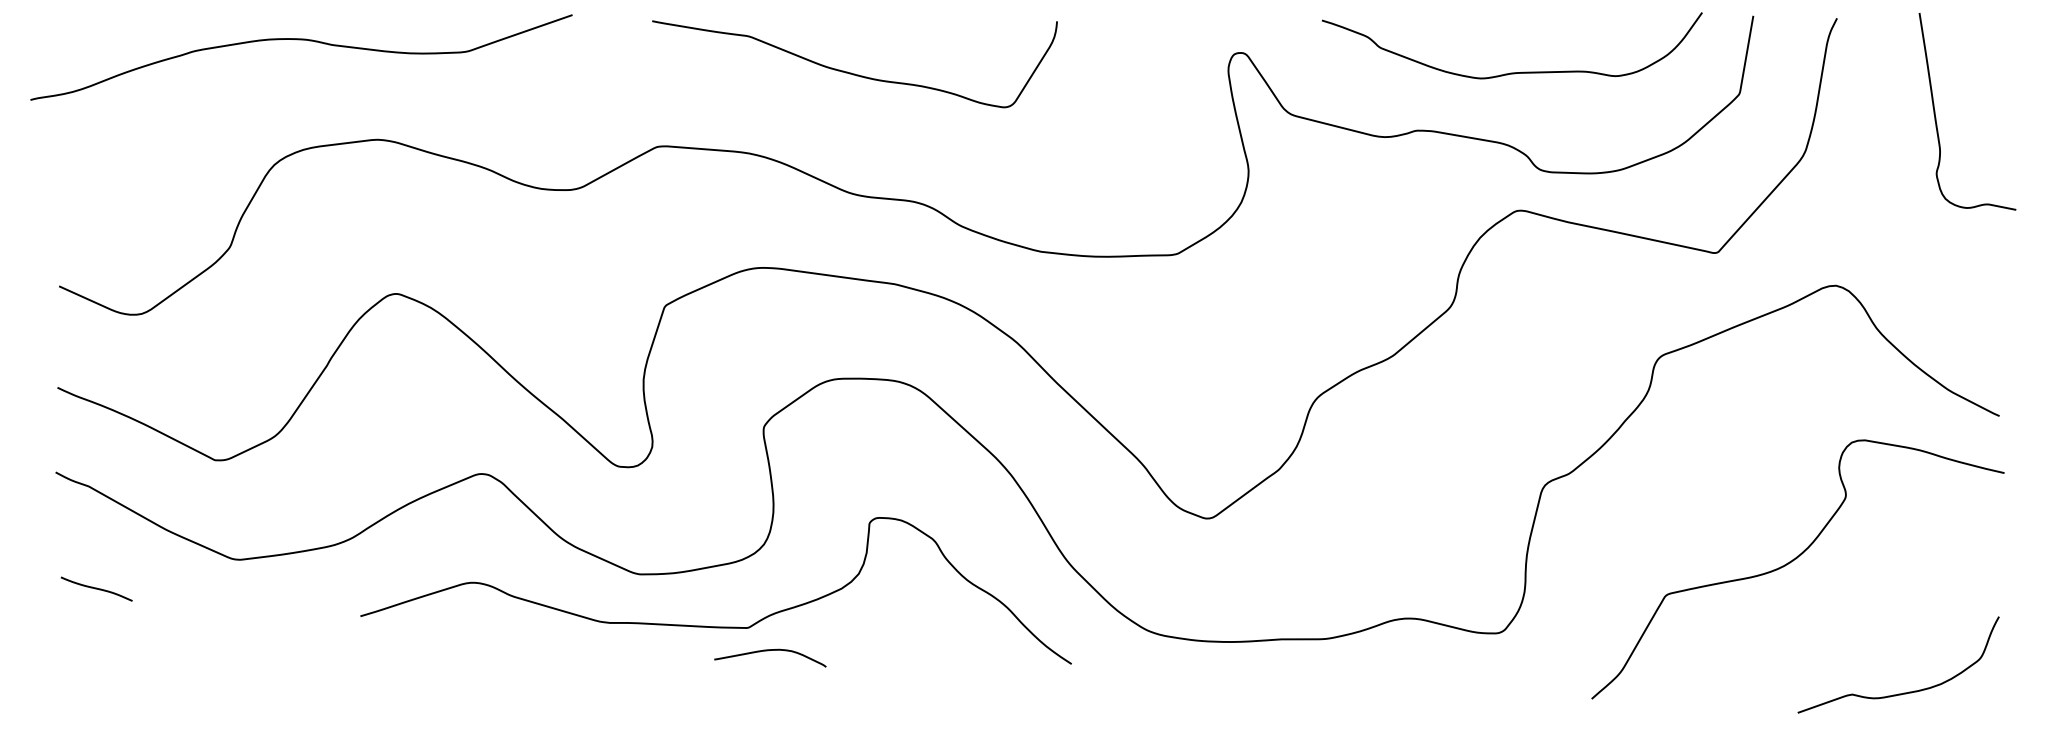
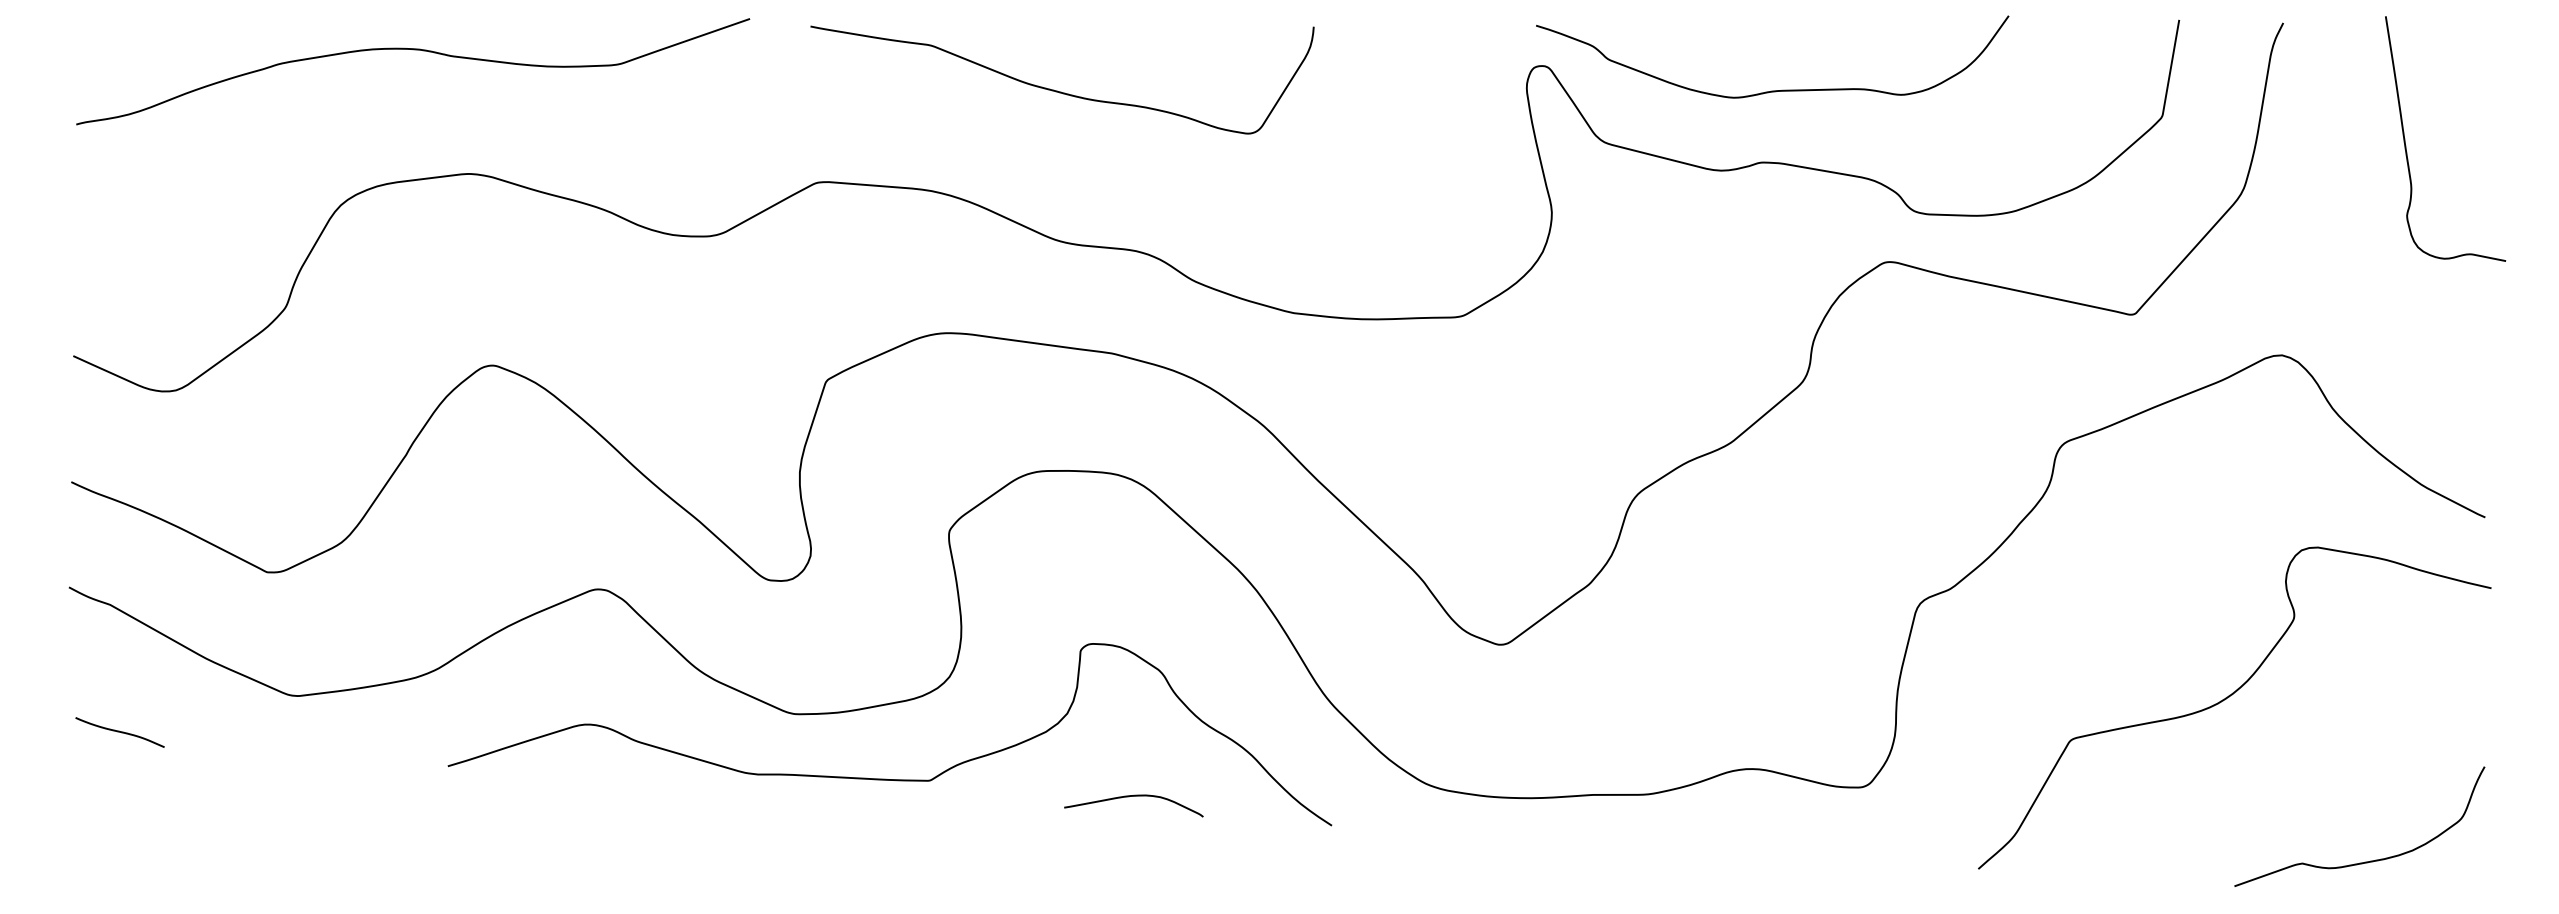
curve: (301, 40) -> (413, 50), moved
curve: (1511, 72) -> (1771, 90), moved
curve: (768, 651) -> (1131, 797), moved

